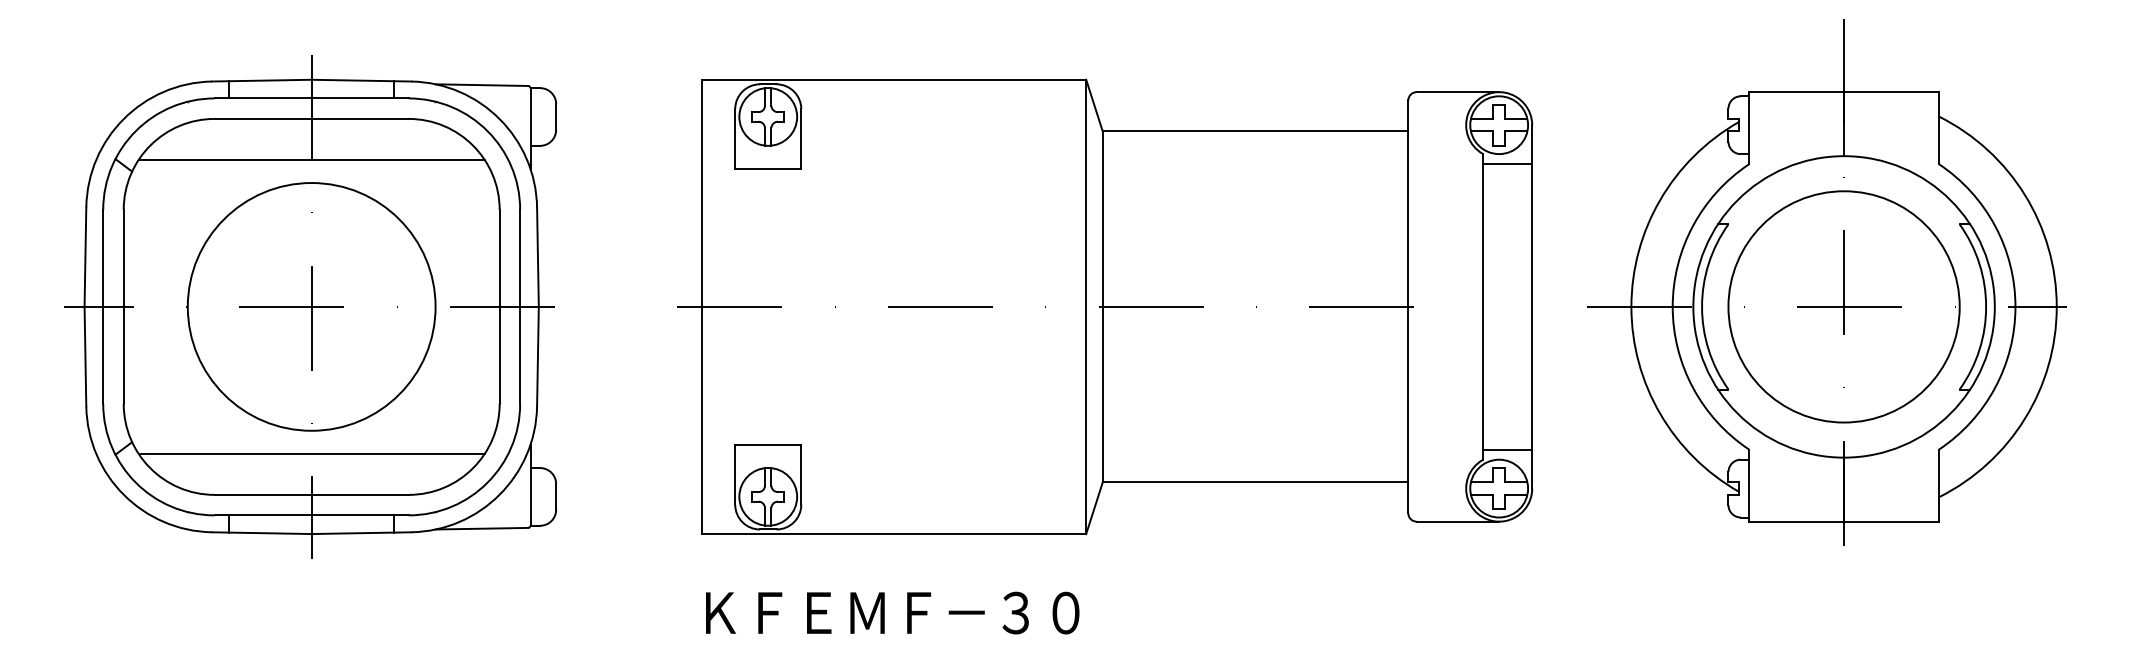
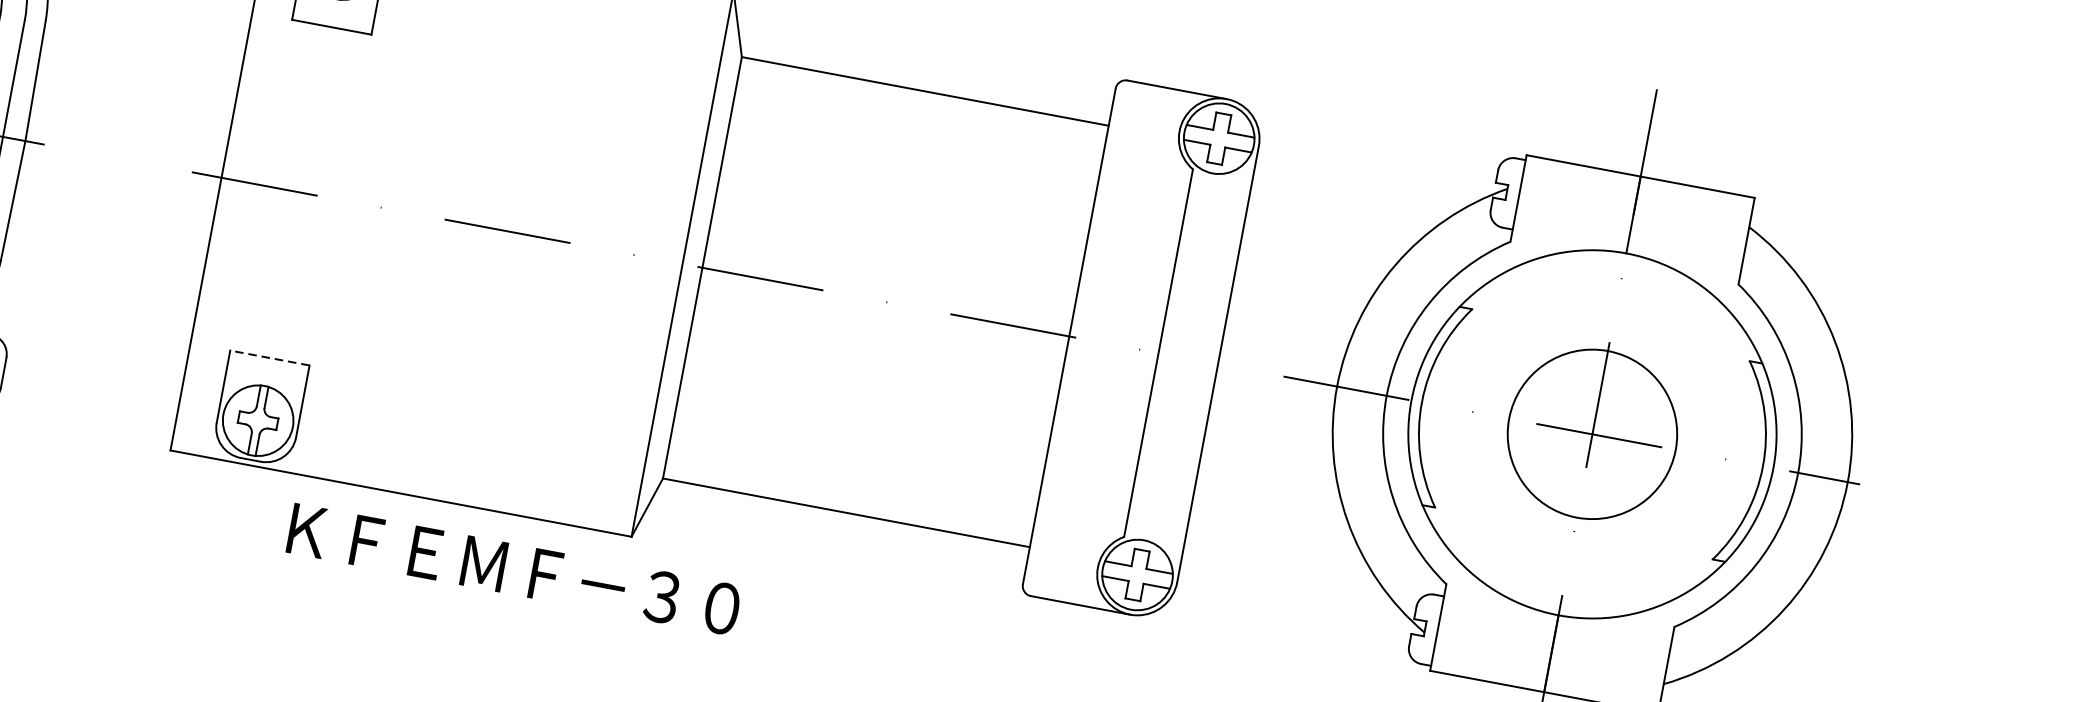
line: (1507, 164) -> (1220, 187), removed
circle: (1843, 306) -> (1591, 433), size x0.6
line: (767, 444) -> (269, 357), solid -> dashed
line: (1507, 449) -> (1156, 529), removed
text: (892, 612) -> (514, 568), moved

